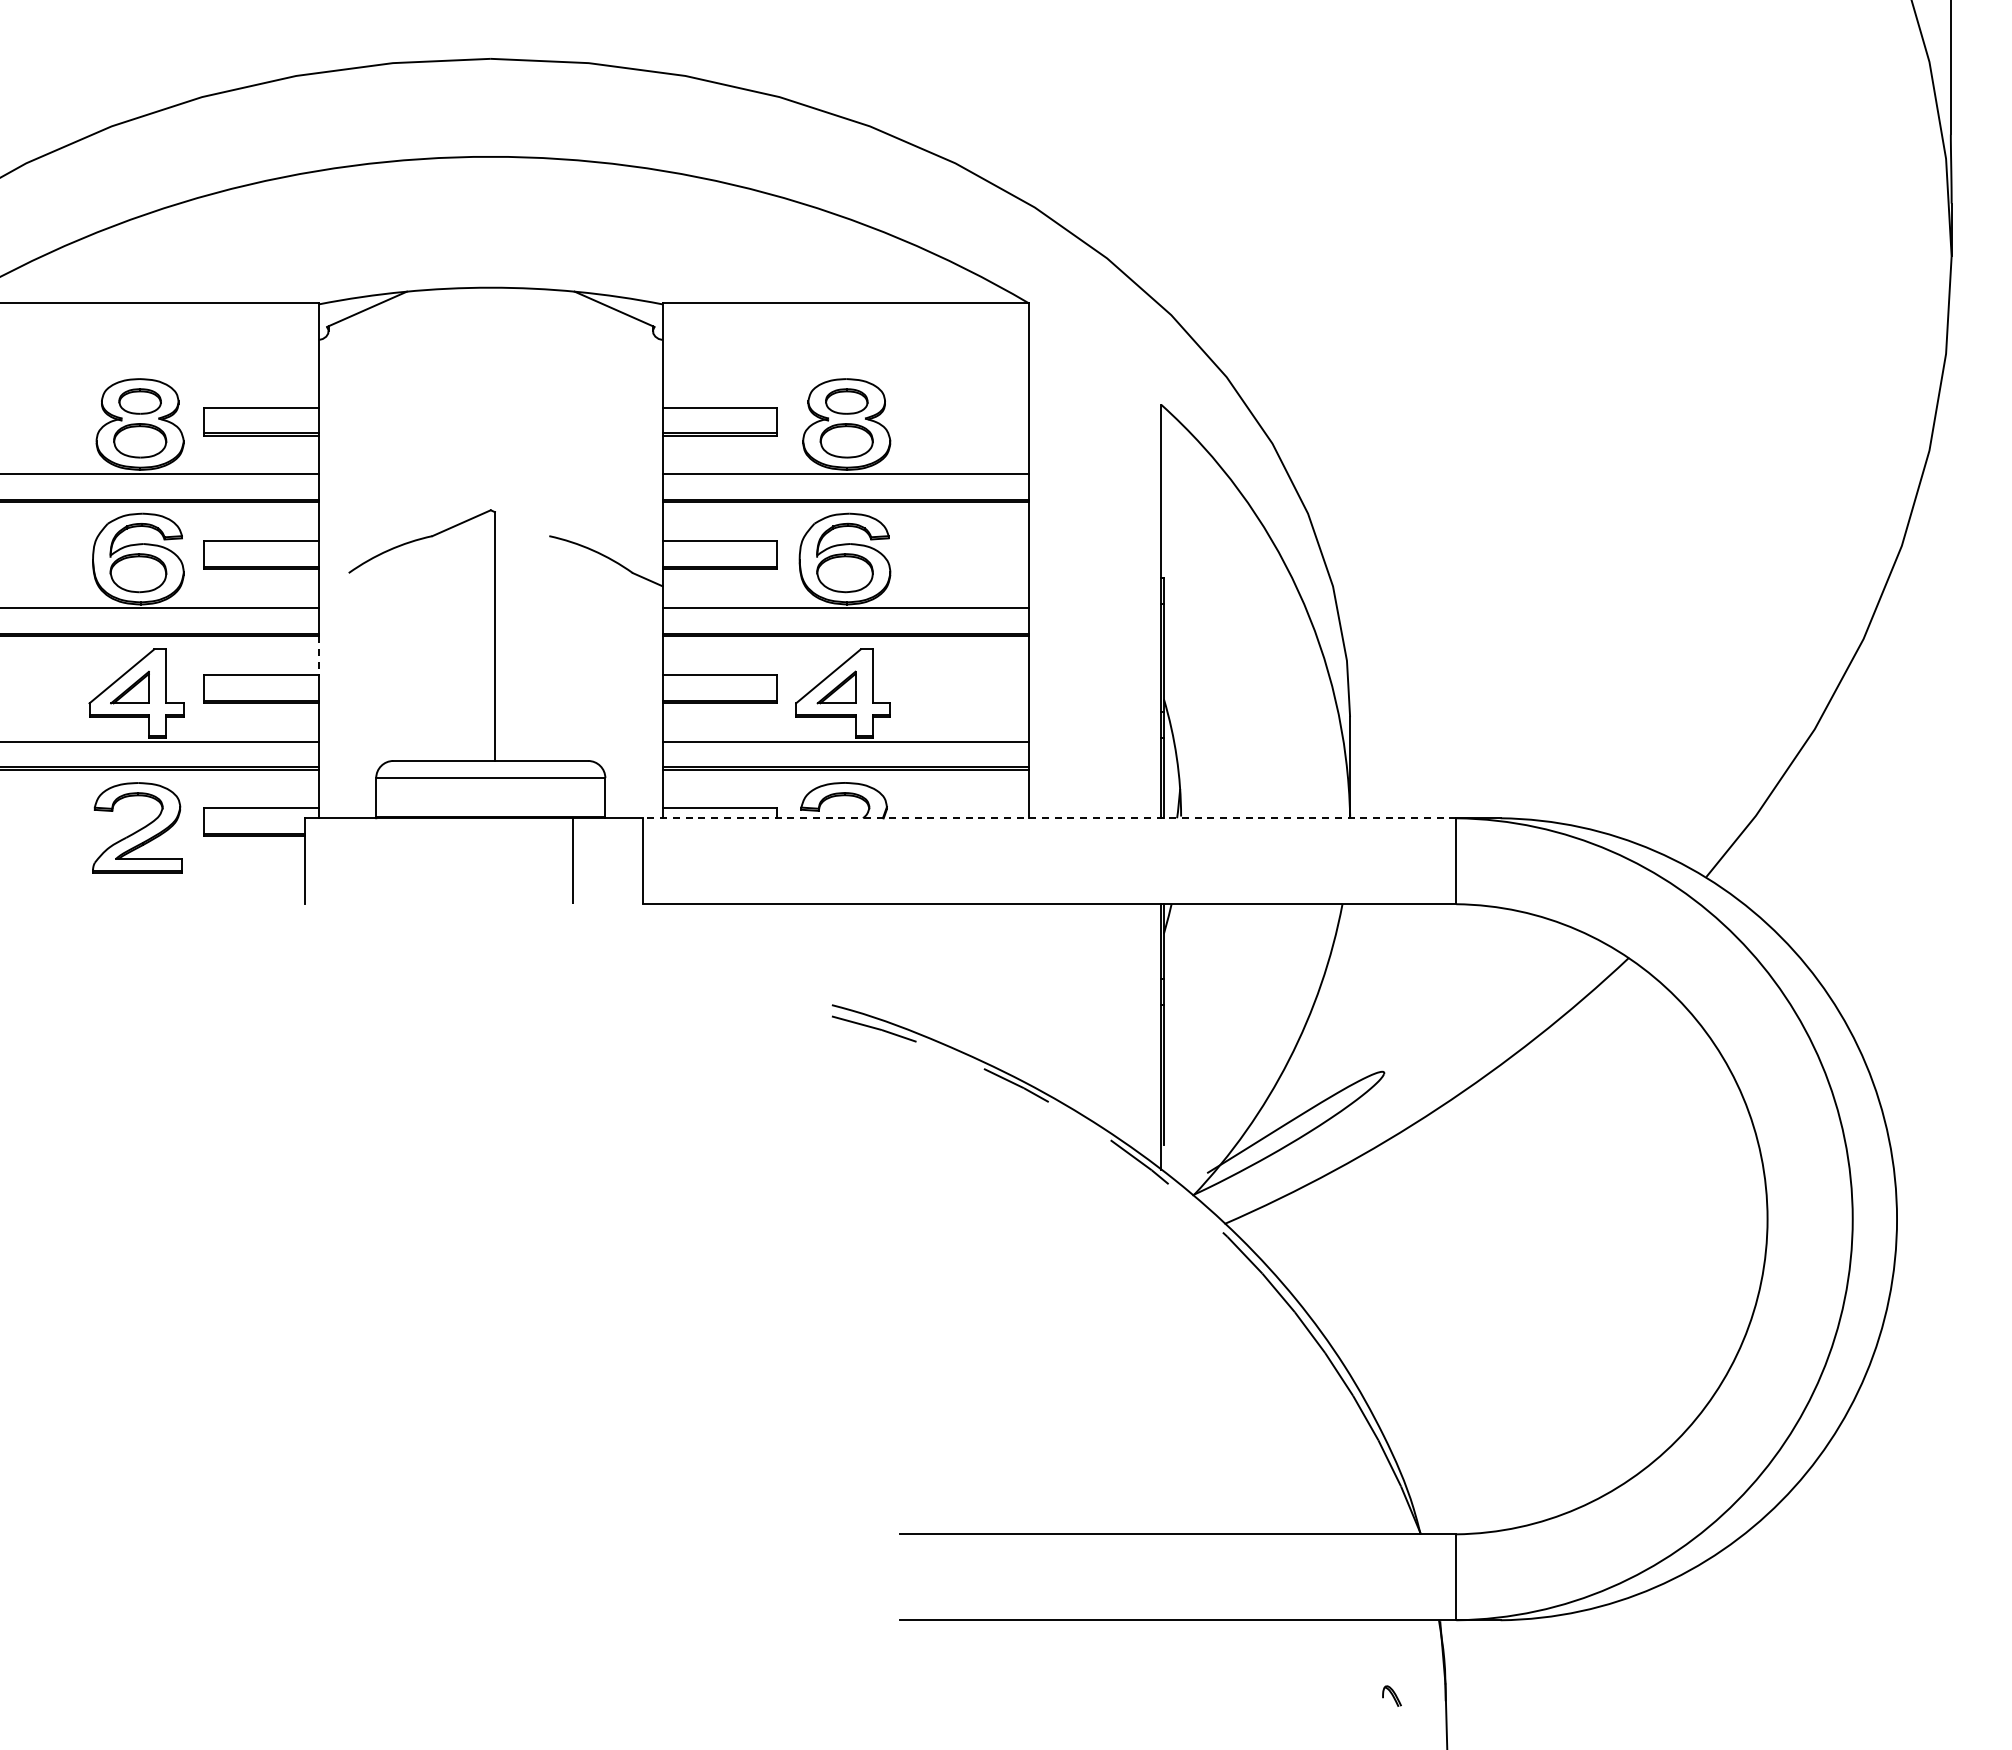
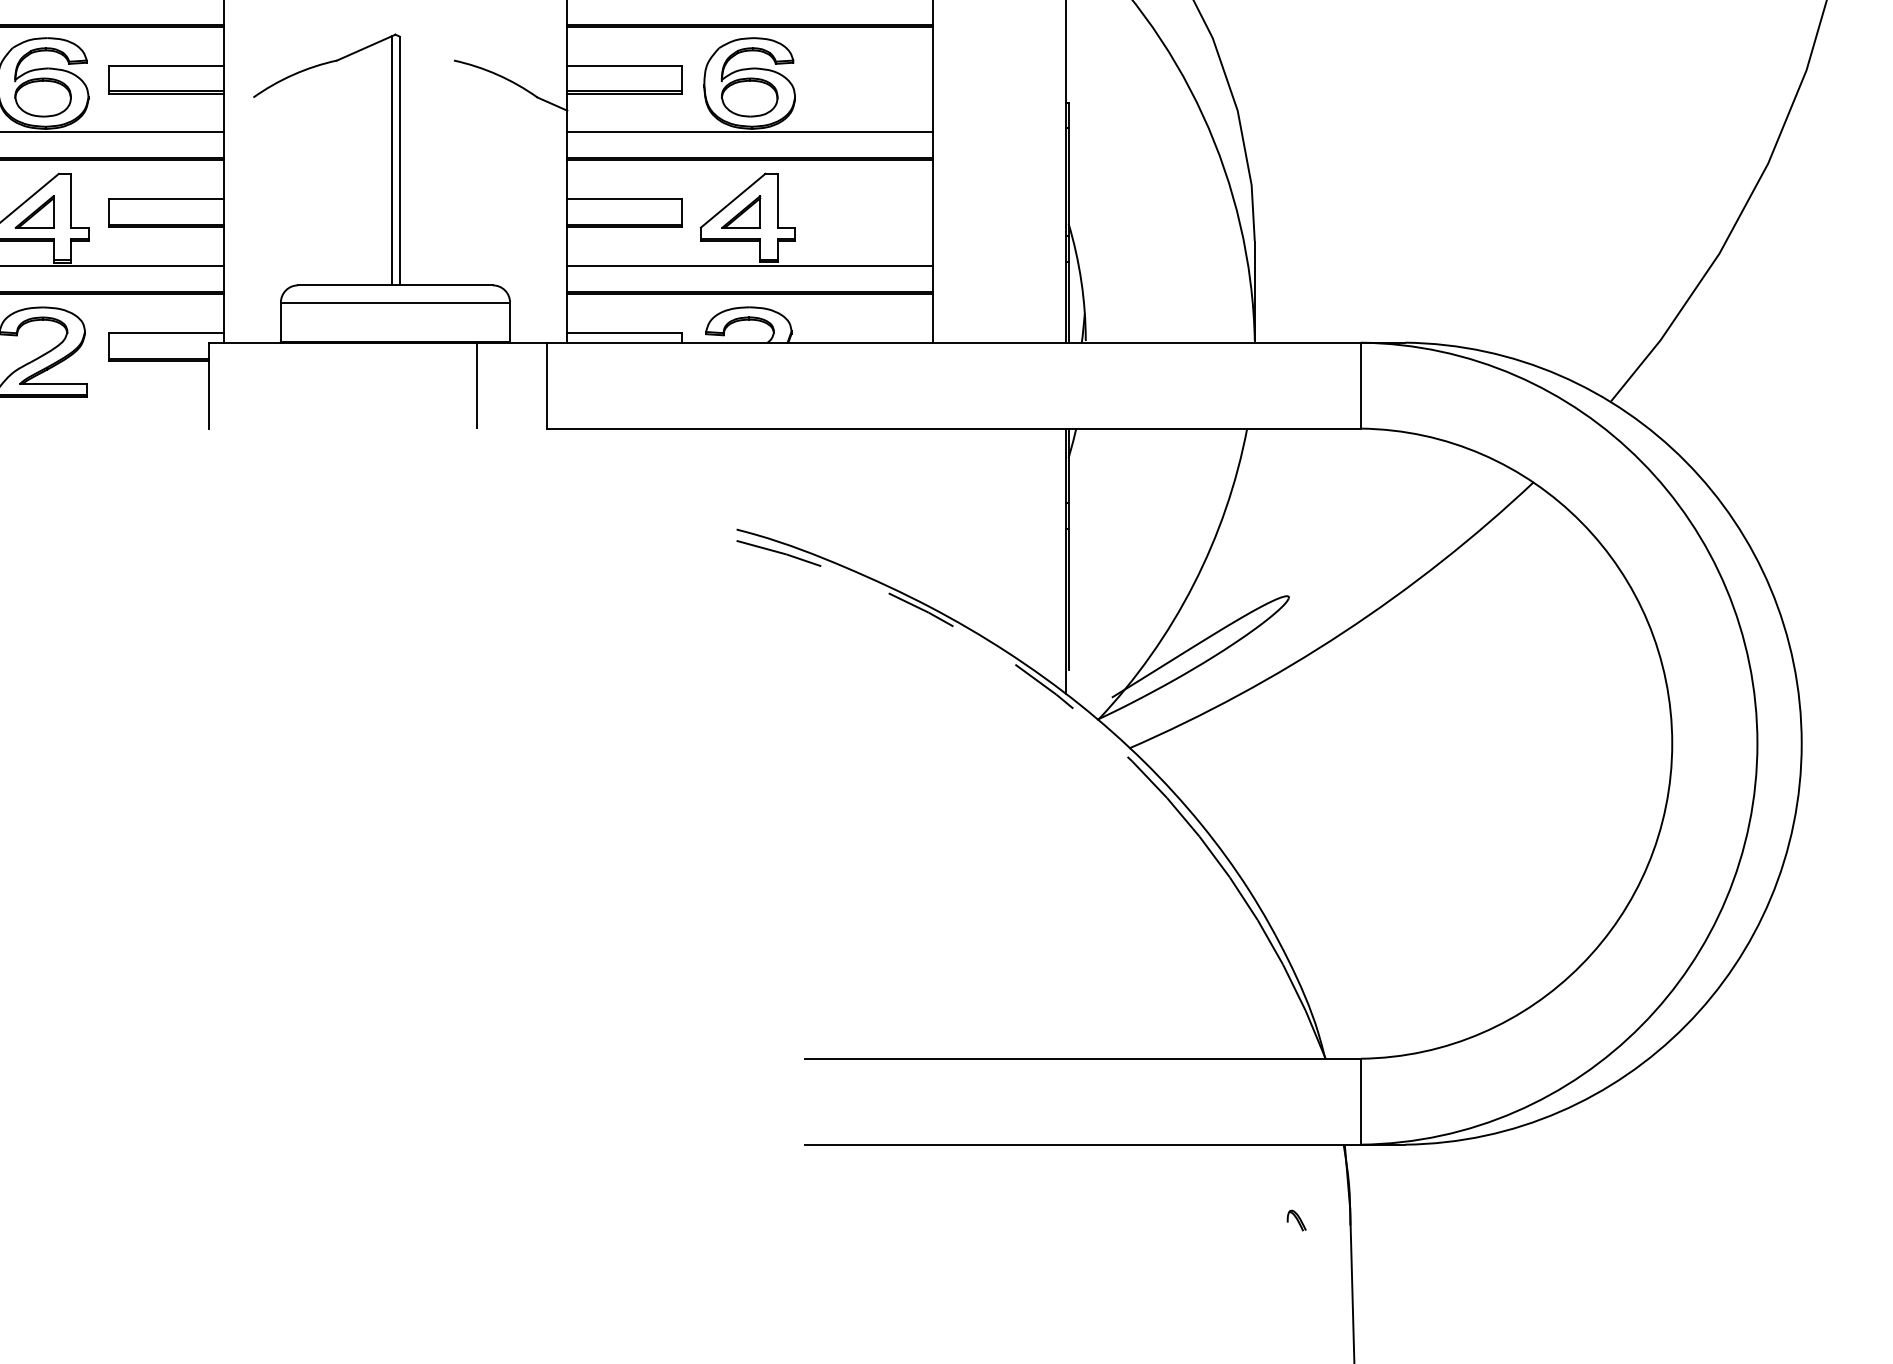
line: (487, 635) -> (392, 159), added
line: (318, 655) -> (223, 179), dashed -> solid
line: (1049, 818) -> (954, 342), dashed -> solid

